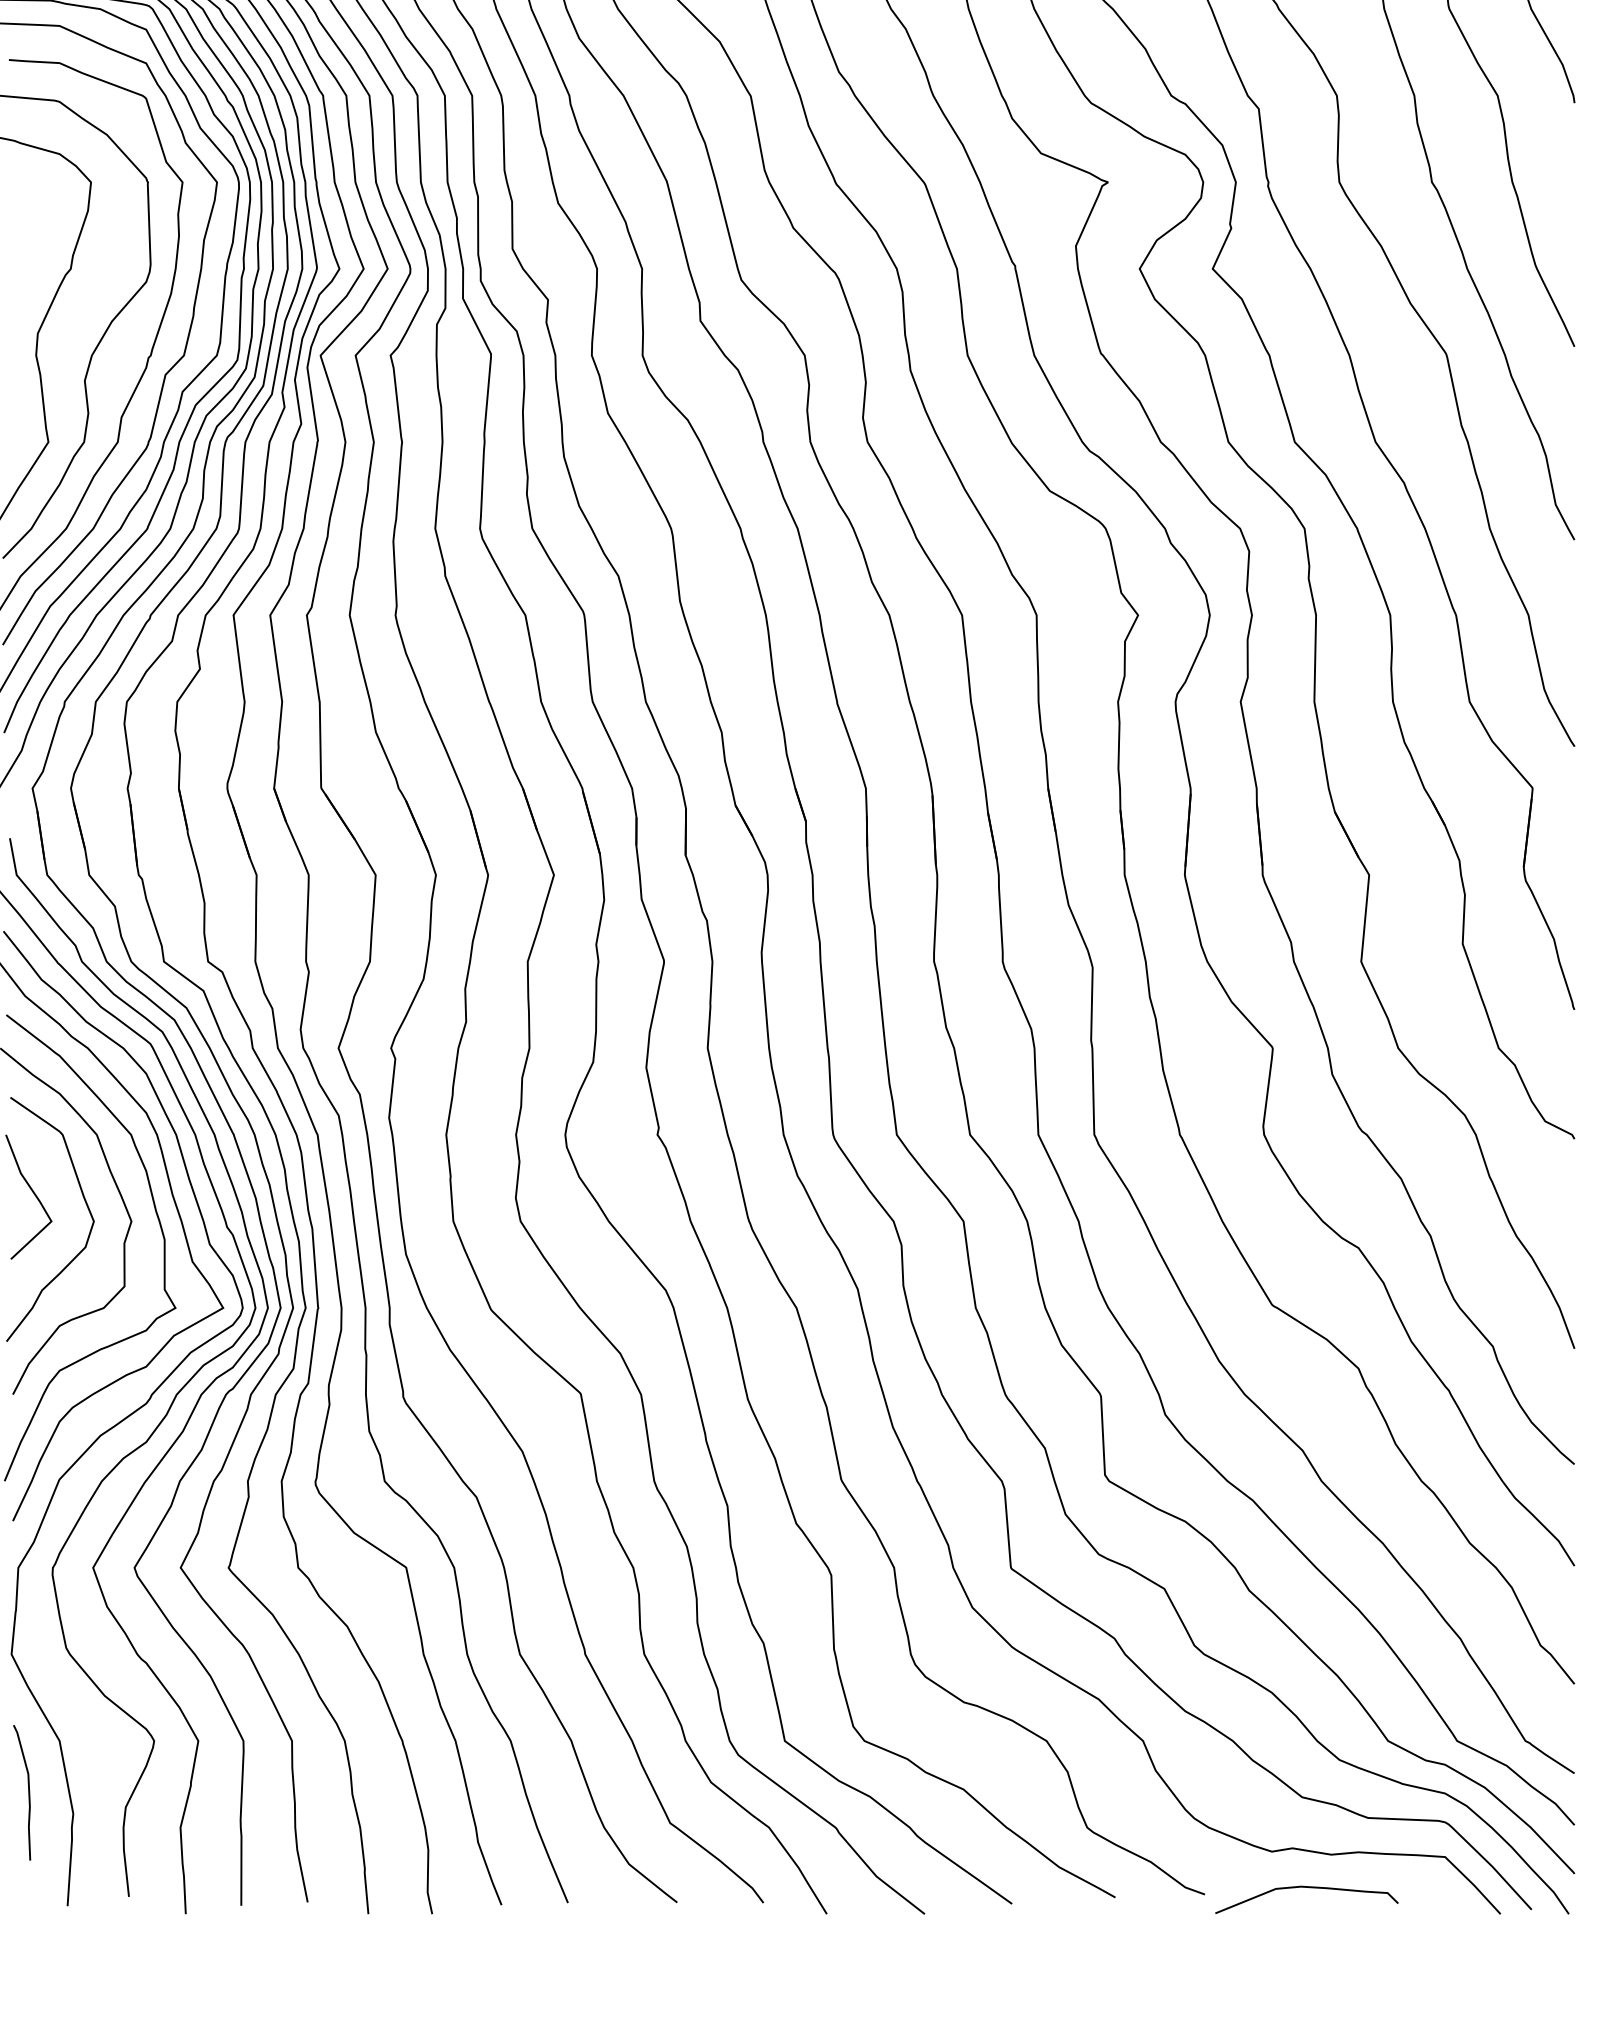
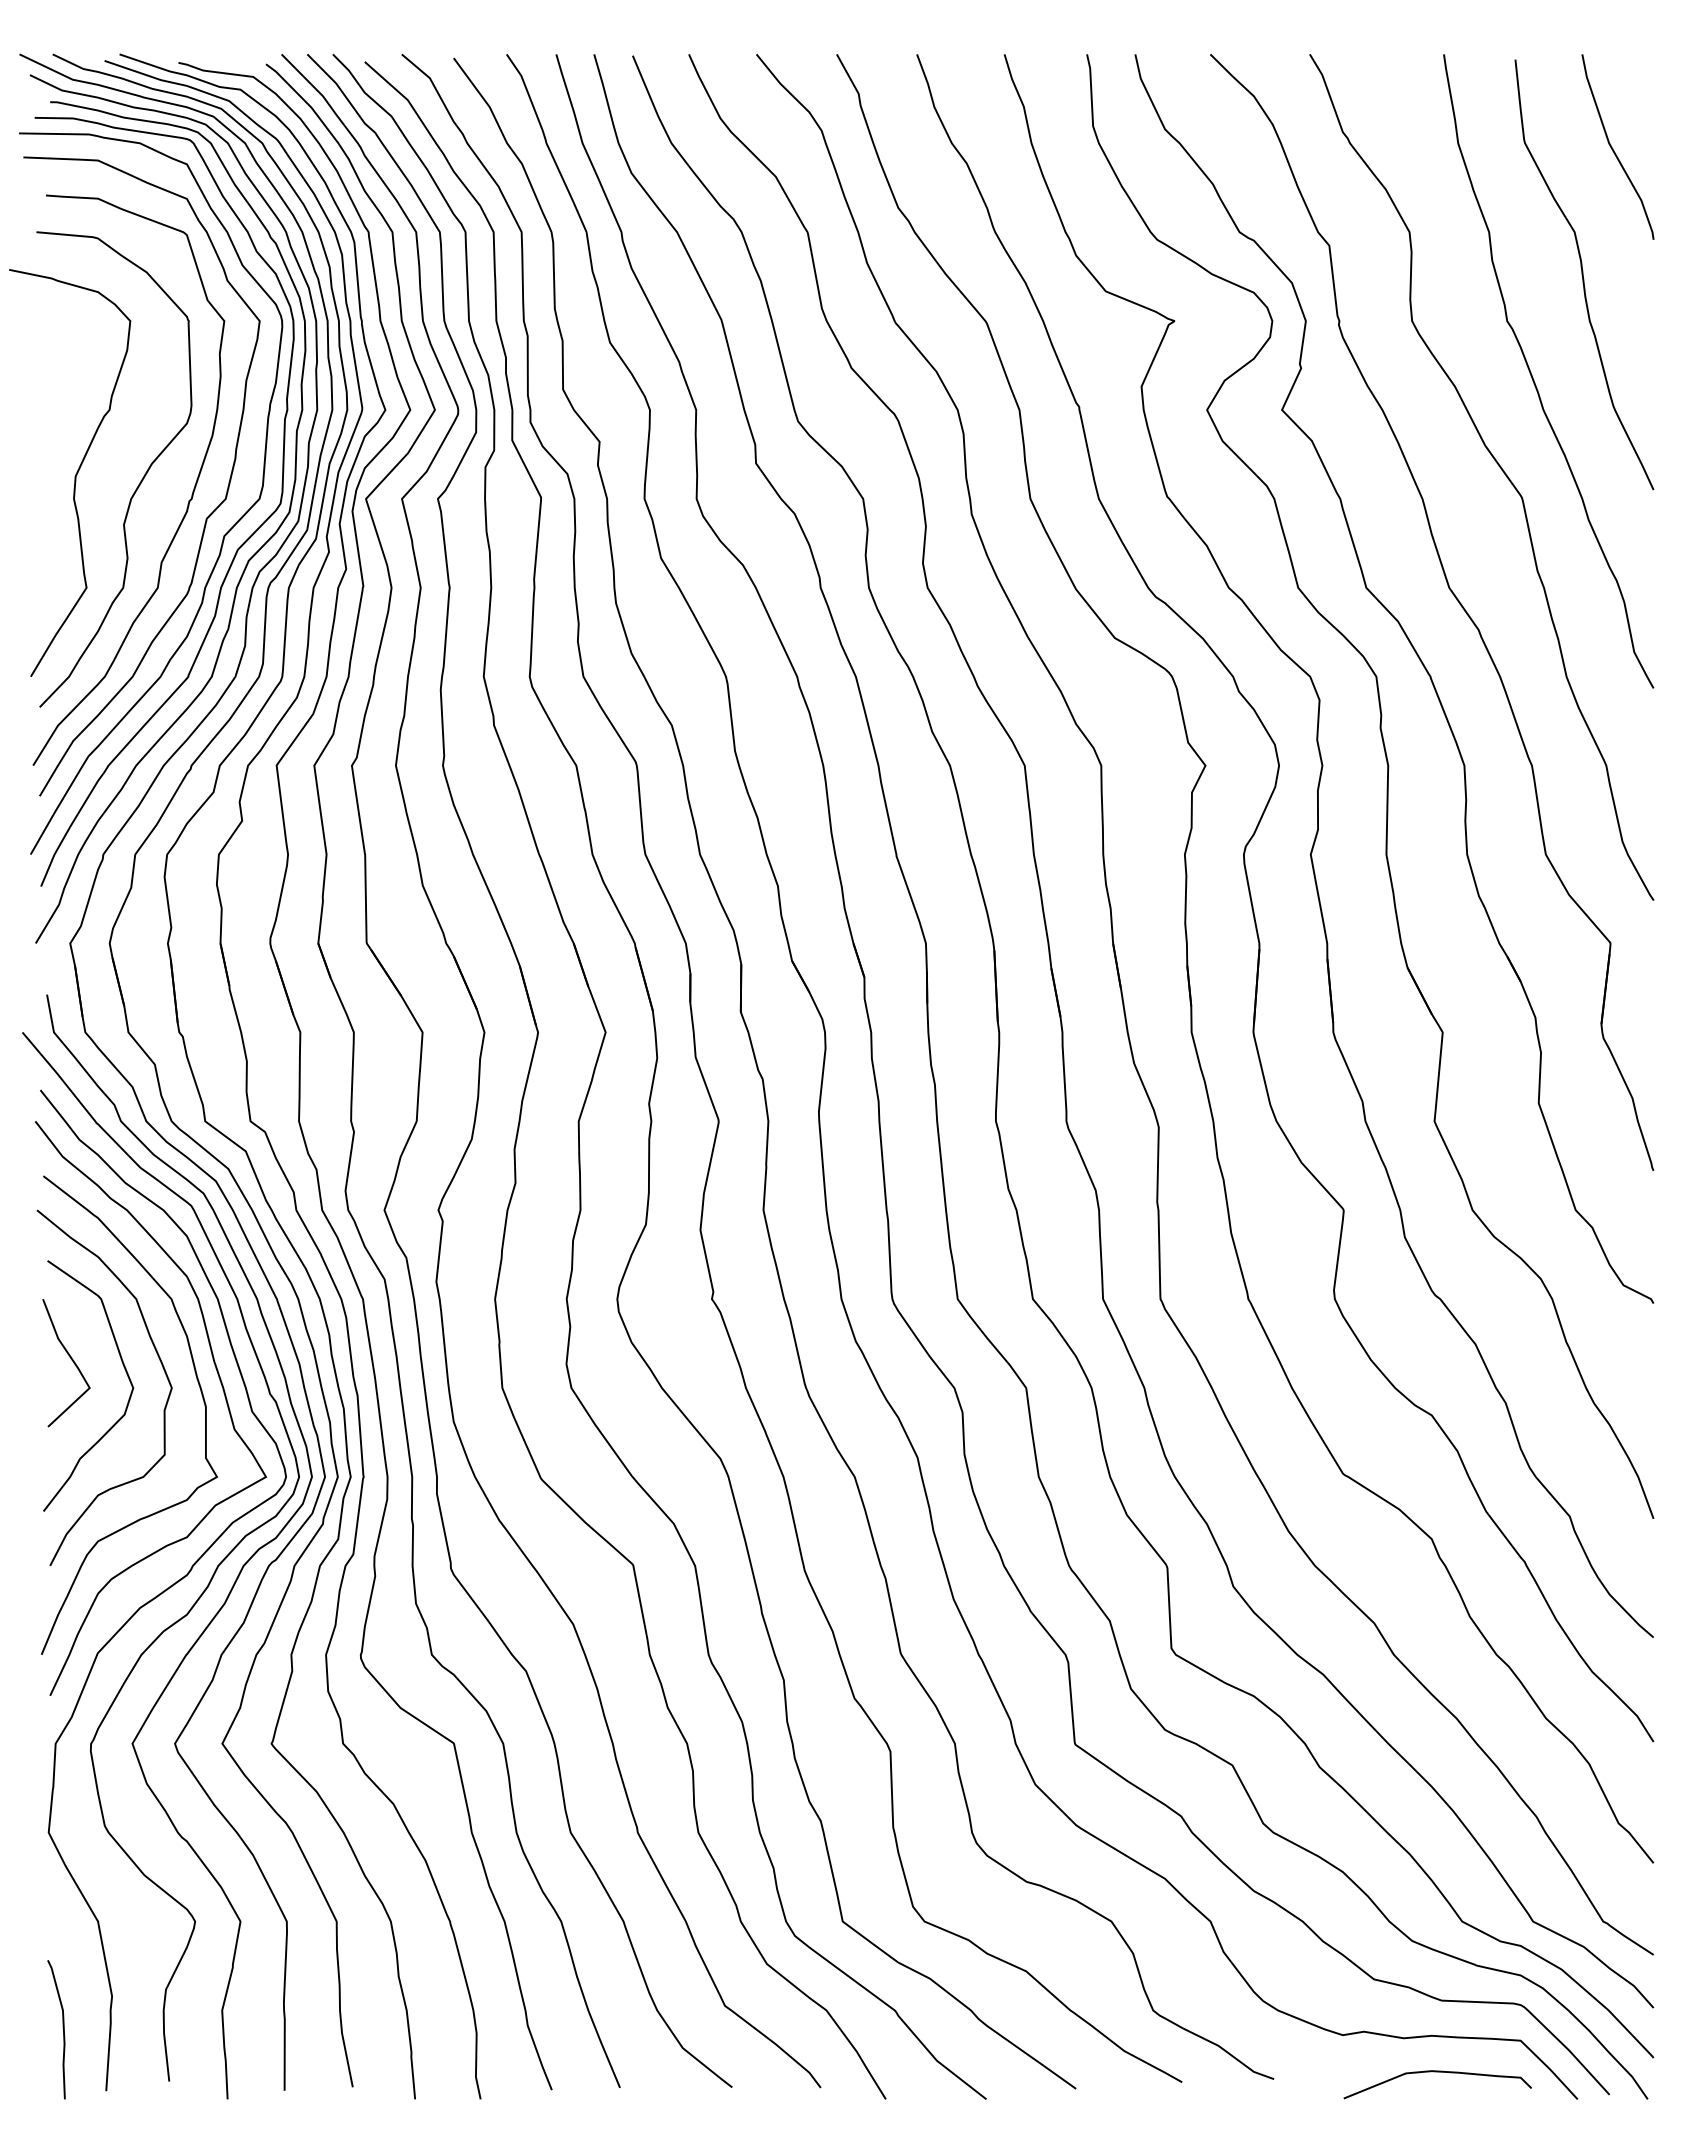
curve: (27, 1791) -> (62, 2028), moved
curve: (1306, 1888) -> (1437, 2072), moved

